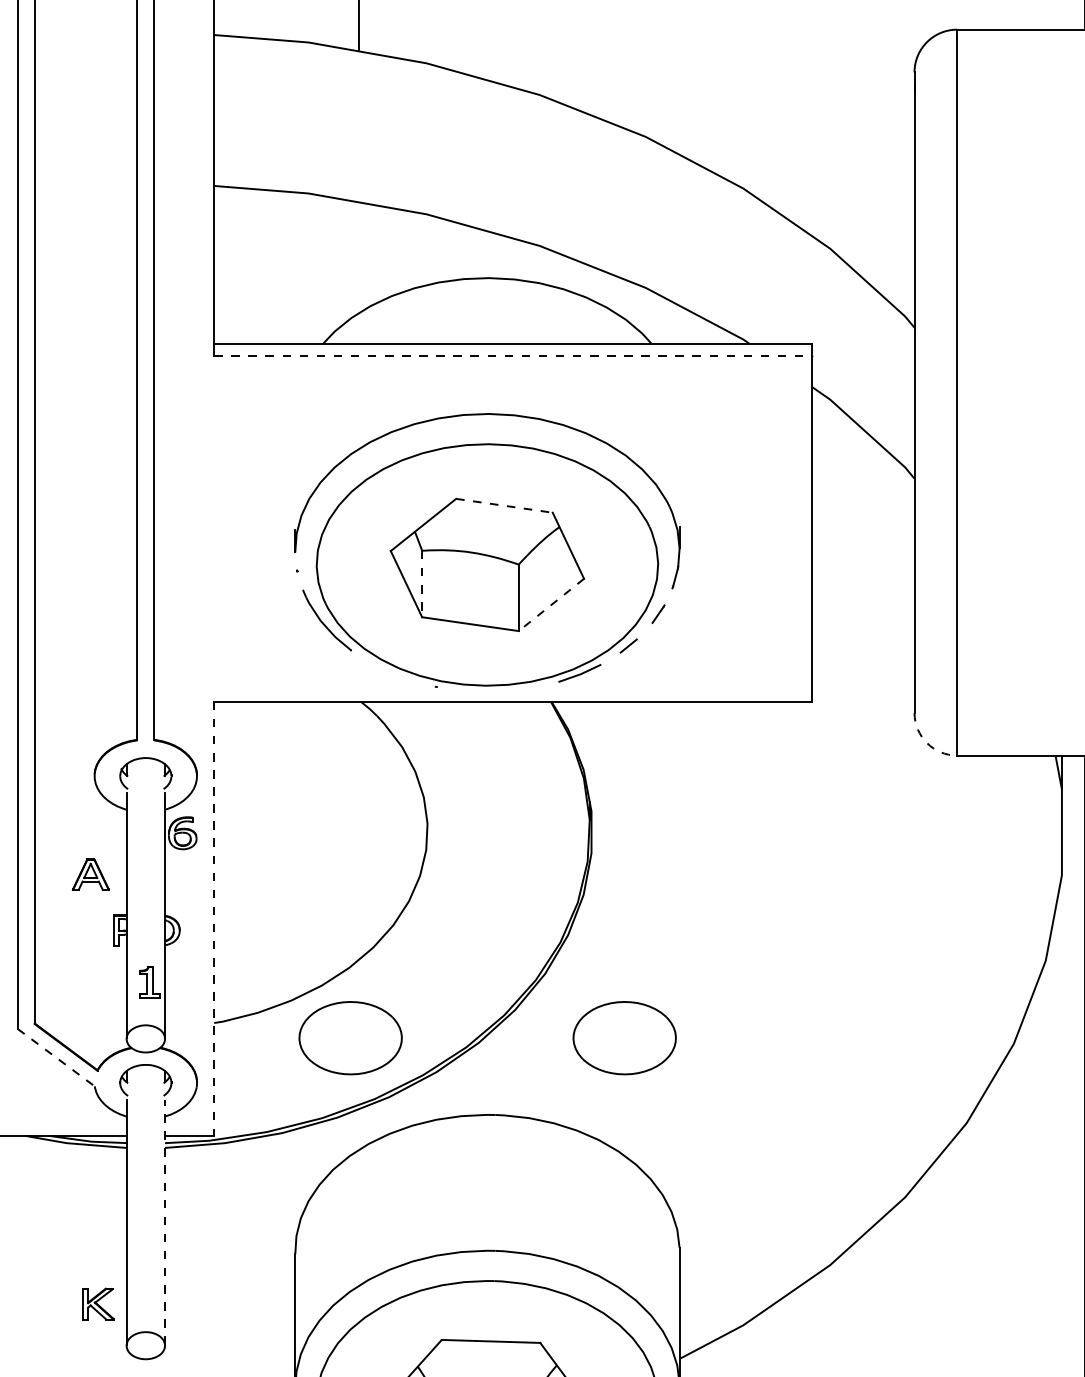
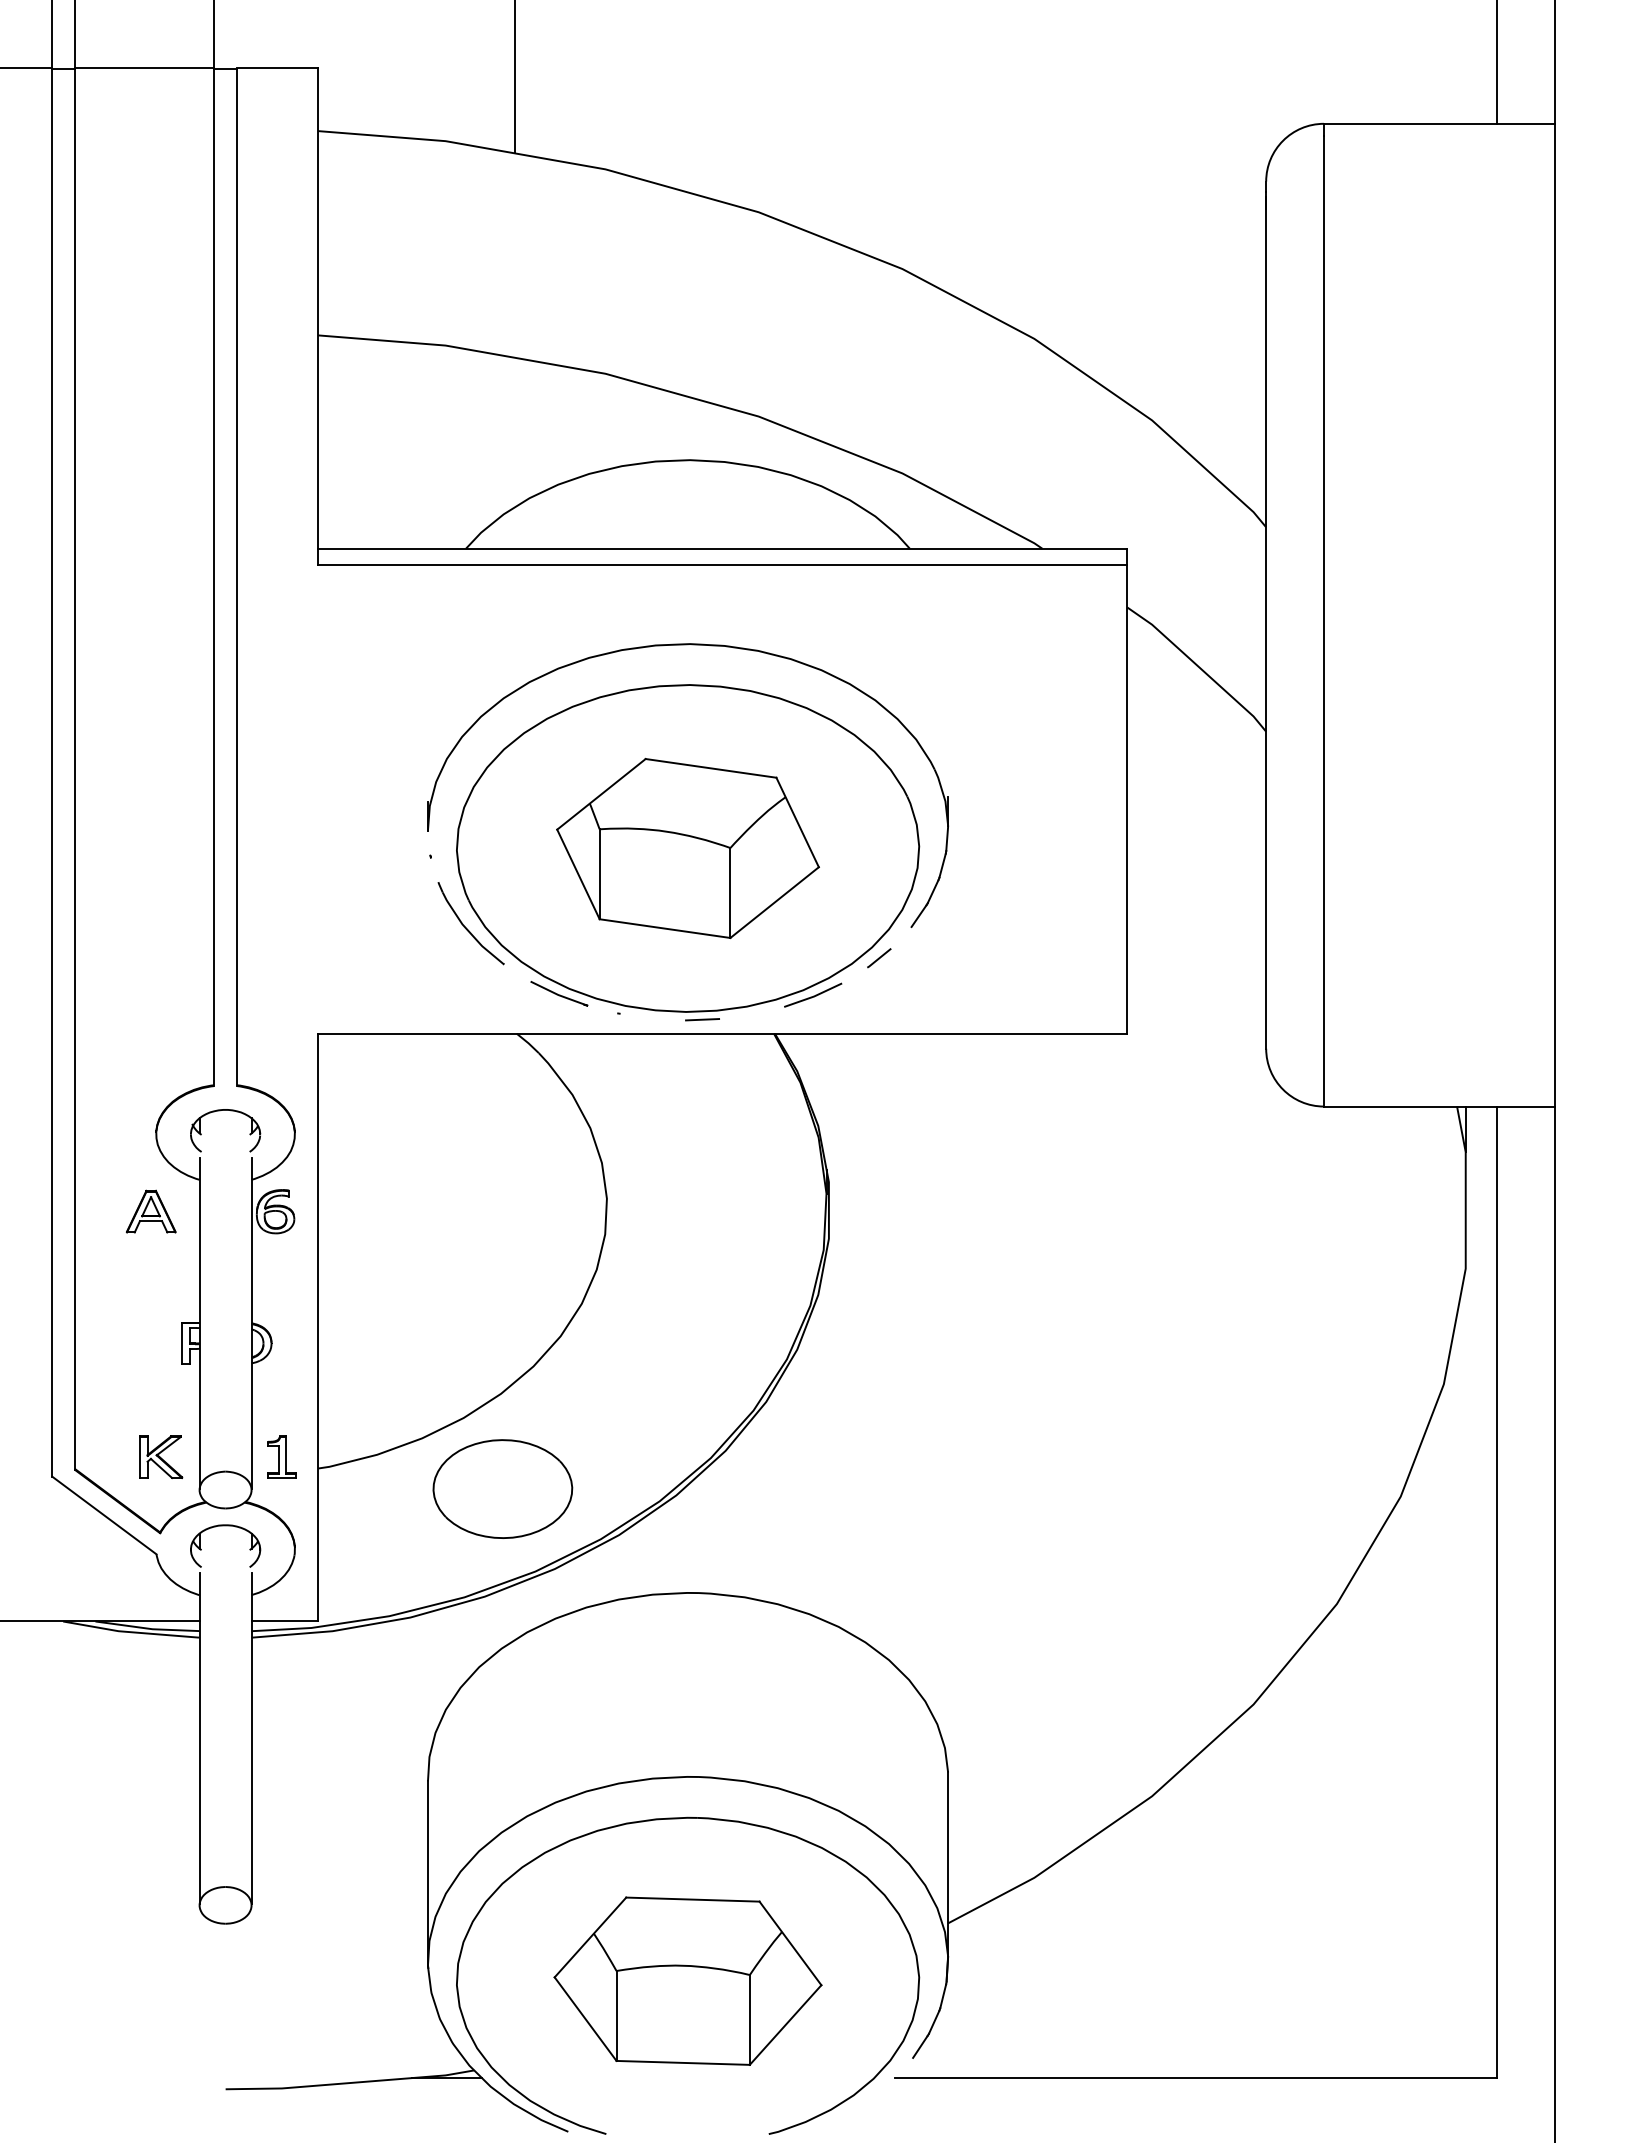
line: (512, 355) -> (722, 565), dashed -> solid
line: (504, 505) -> (711, 768), dashed -> solid
line: (422, 584) -> (599, 874), dashed -> solid
line: (668, 596) -> (932, 891), added
line: (551, 604) -> (774, 902), dashed -> solid
line: (392, 672) -> (559, 994), added
line: (498, 691) -> (702, 1019), added
arc: (927, 743) -> (1283, 1089), dashed -> solid
part: (91, 874) -> (151, 1211), moved
line: (214, 918) -> (318, 1327), dashed -> solid
part: (149, 981) -> (281, 1456), moved
part: (624, 1037) -> (873, 1488), removed
line: (56, 1057) -> (104, 1515), dashed -> solid
line: (164, 1222) -> (251, 1738), dashed -> solid
part: (98, 1303) -> (161, 1456), moved

